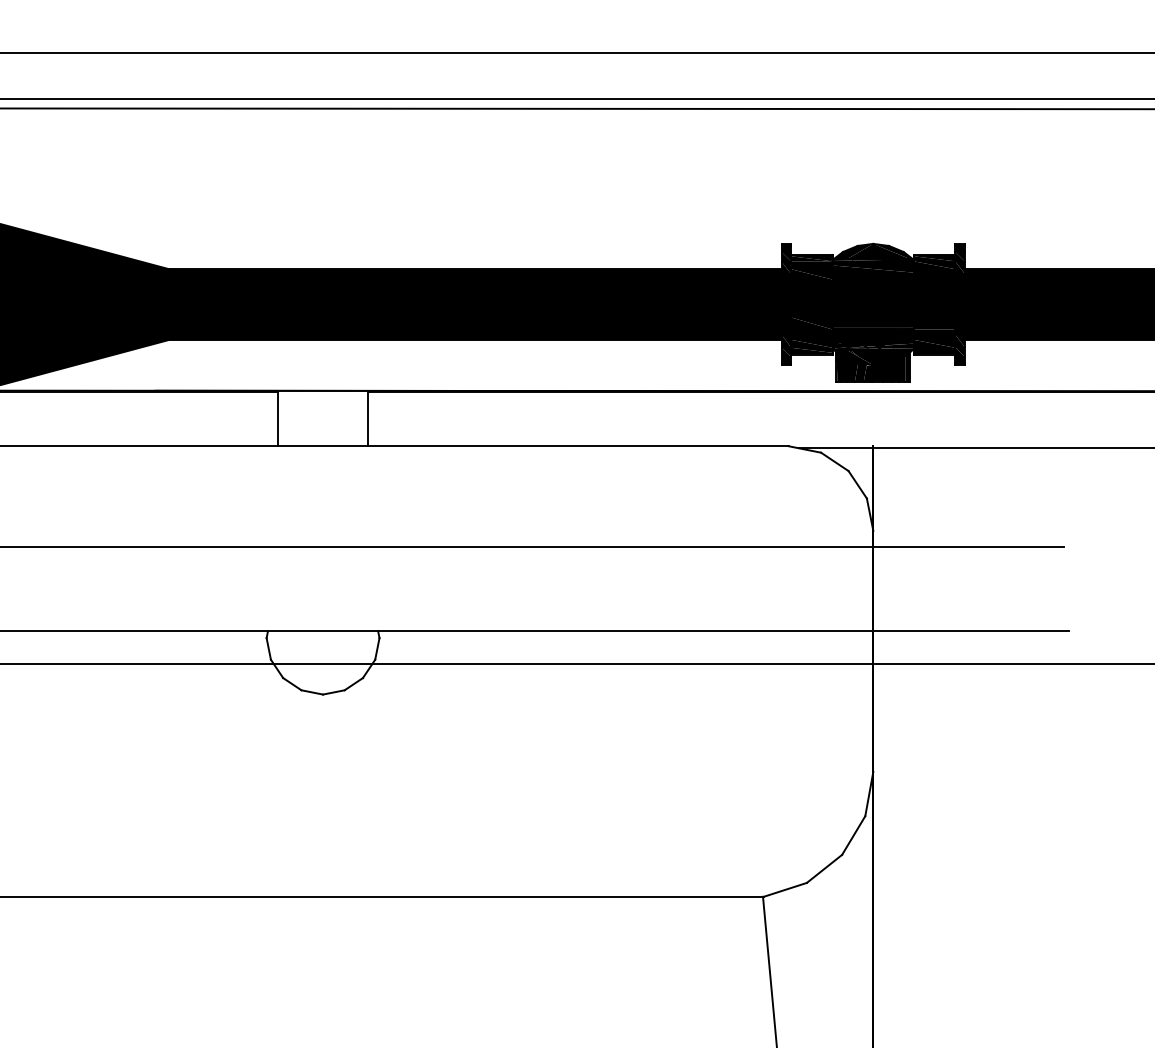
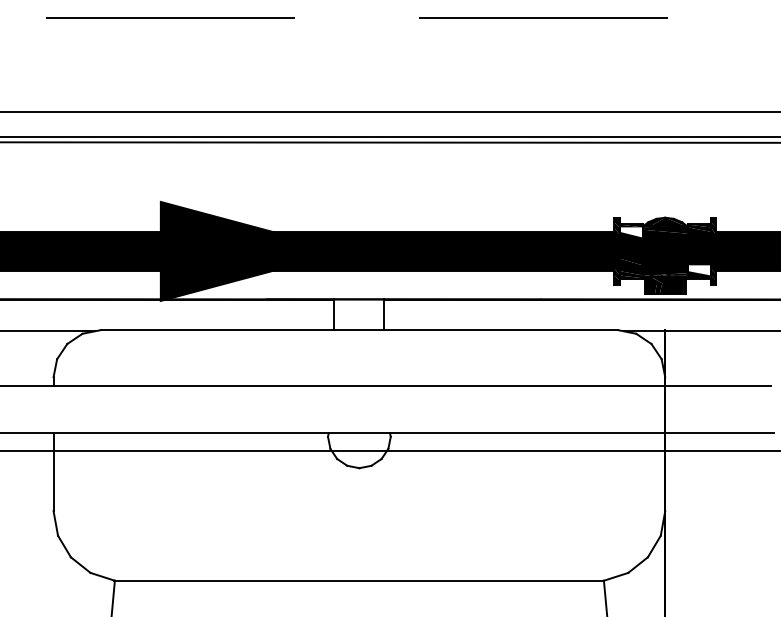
fill: (810, 268) -> (630, 231), removed
fill: (933, 338) -> (698, 270), removed

